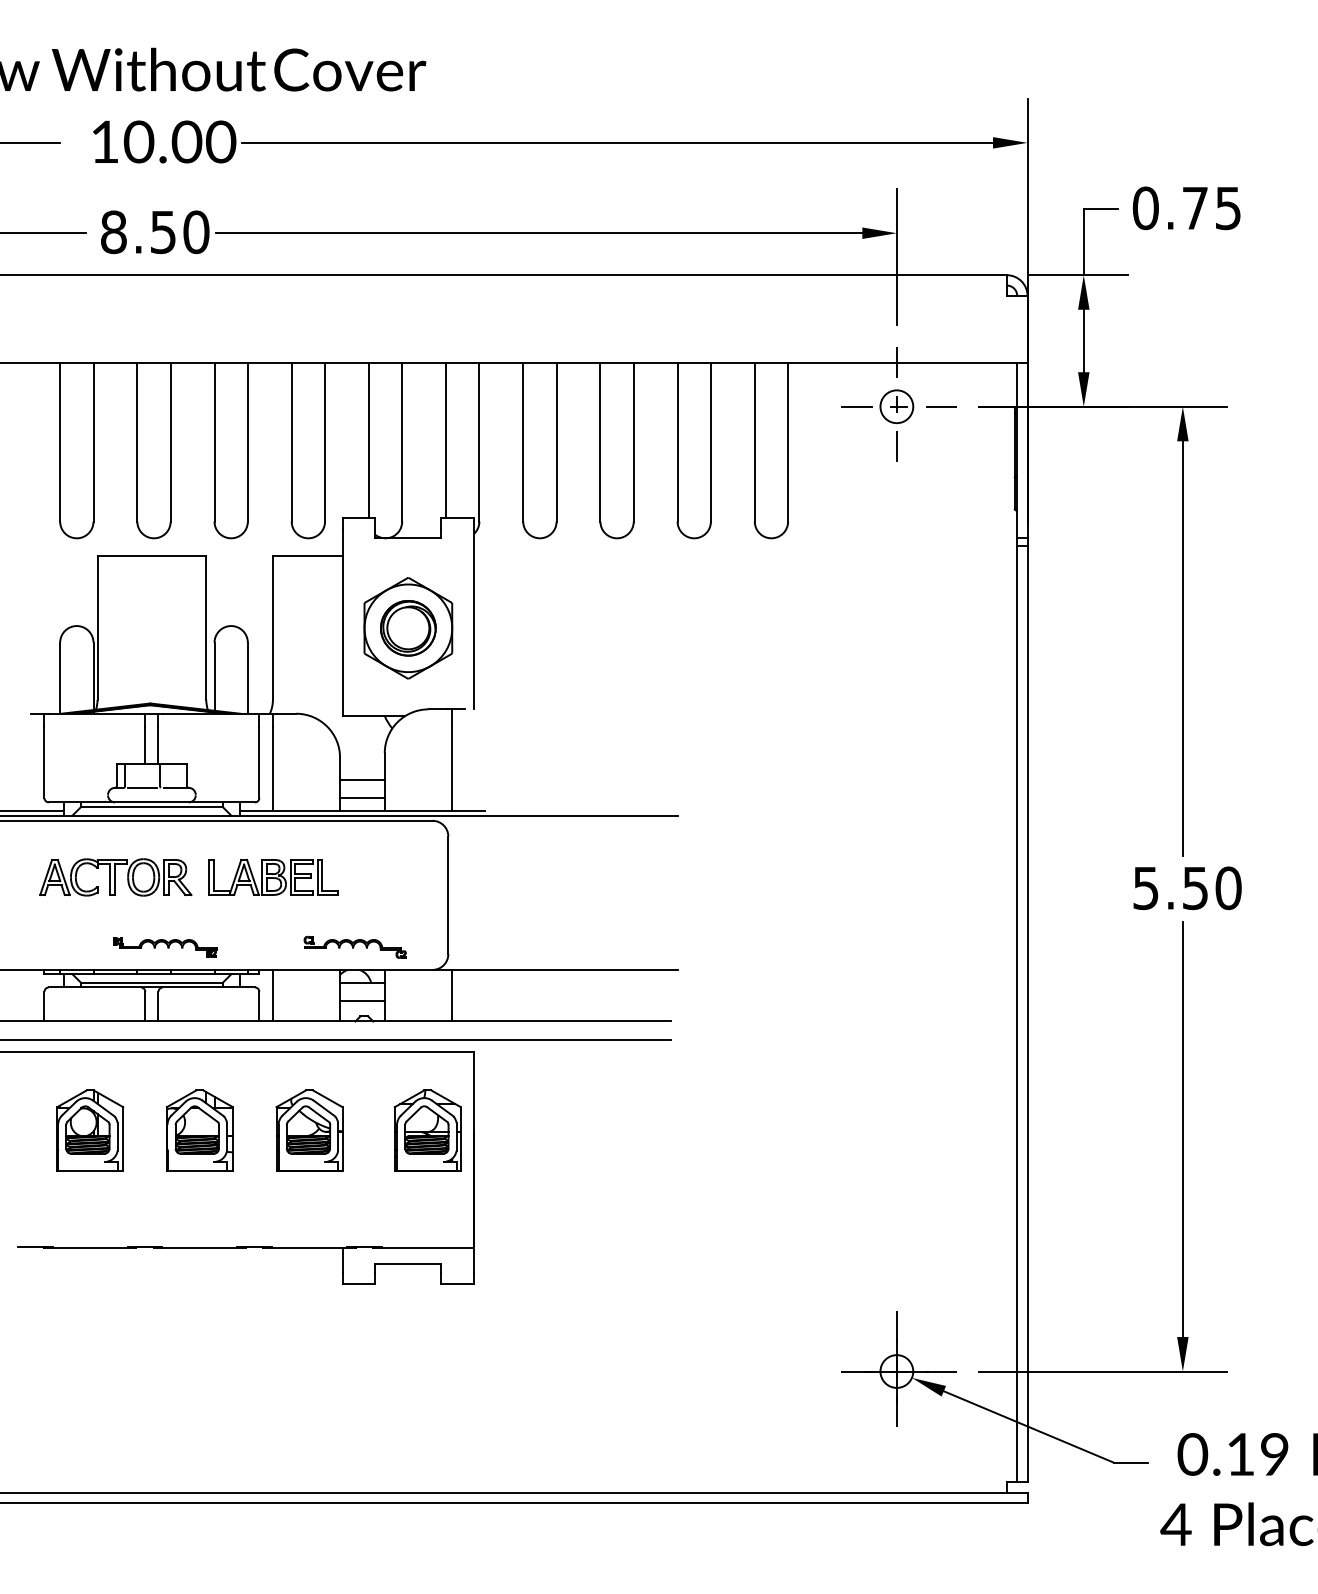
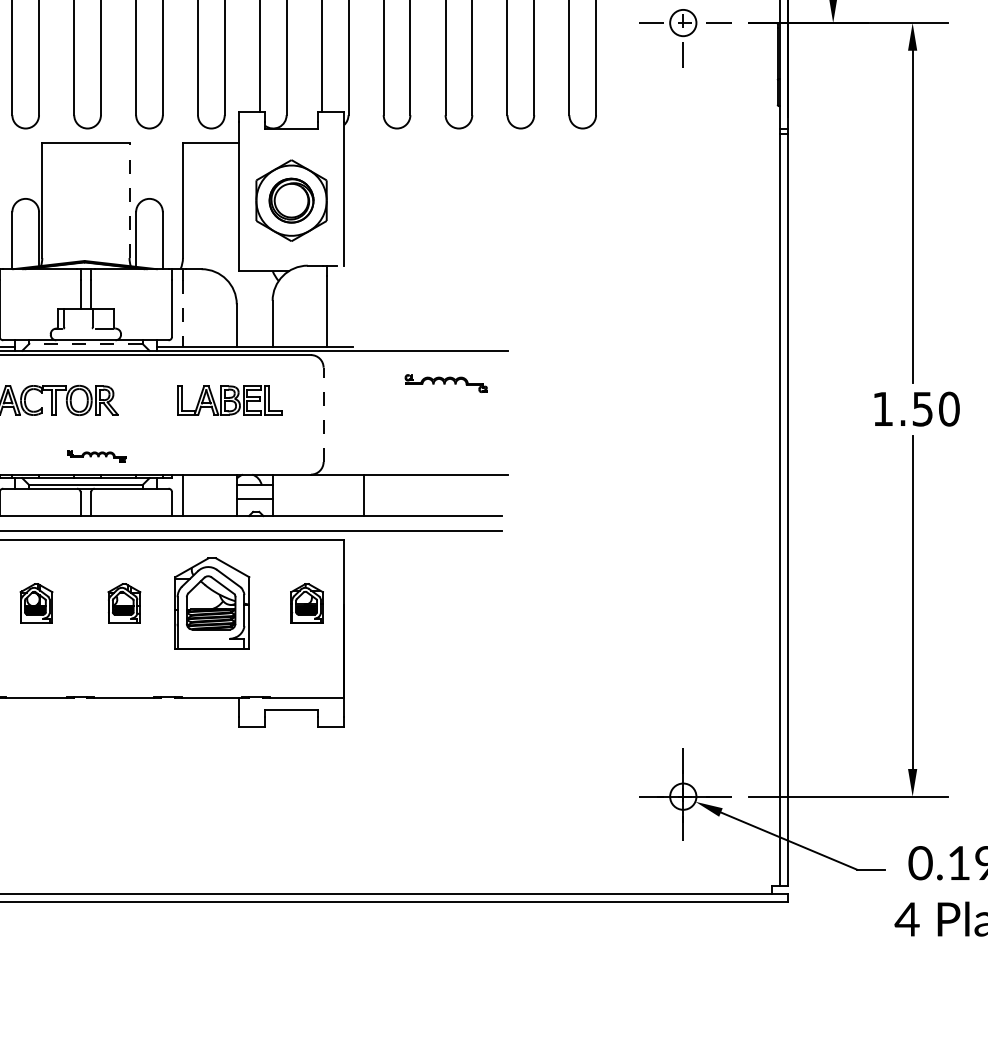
line: (206, 627) -> (129, 200), solid -> dashed
line: (272, 769) -> (182, 313), solid -> dashed
line: (362, 780) -> (254, 322), removed
line: (141, 787) -> (77, 328), removed
line: (362, 798) -> (254, 337), removed
line: (151, 806) -> (85, 343), solid -> dashed
part: (273, 876) -> (229, 399), moved
text: (1145, 888) -> (882, 409), 5.50 -> 1.50
line: (448, 895) -> (323, 414), solid -> dashed
part: (354, 946) -> (445, 382), moved
part: (165, 947) -> (96, 456), size x0.7
line: (452, 995) -> (364, 495), moved
part: (90, 1130) -> (36, 603), size x0.6
part: (199, 1130) -> (124, 603), size x0.6
part: (309, 1130) -> (212, 603), size x1.4
part: (427, 1130) -> (306, 603), size x0.6

